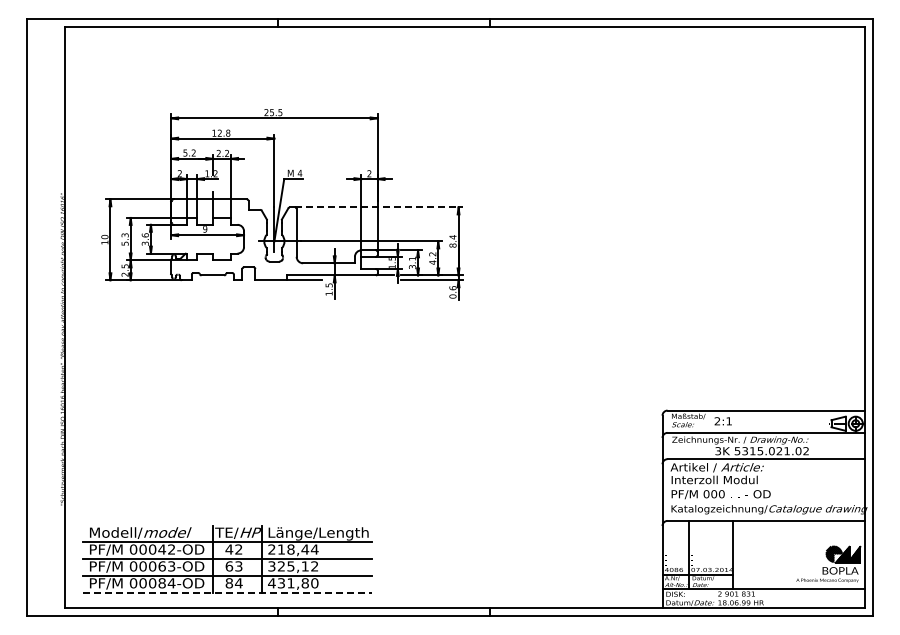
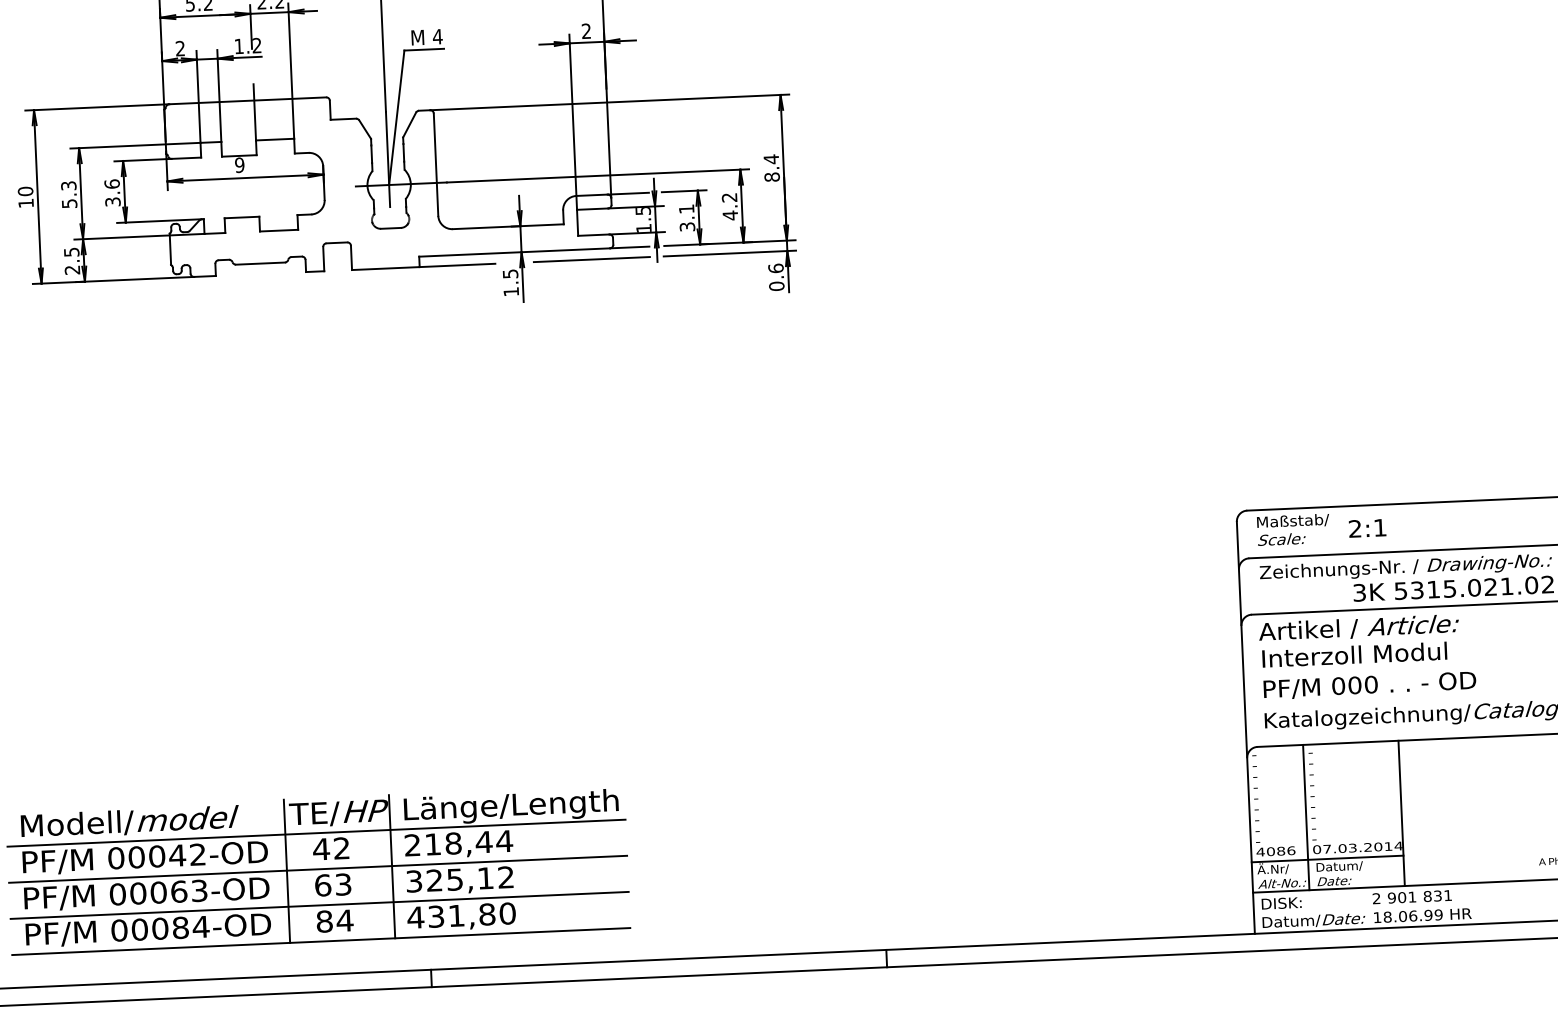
line: (378, 207) -> (608, 102), dashed -> solid
line: (367, 280) -> (592, 259), added
line: (227, 592) -> (321, 941), dashed -> solid

